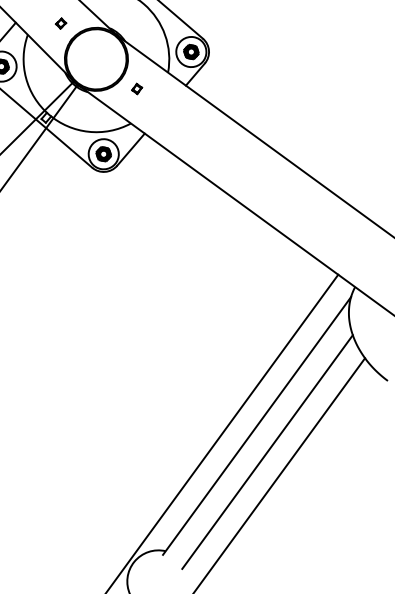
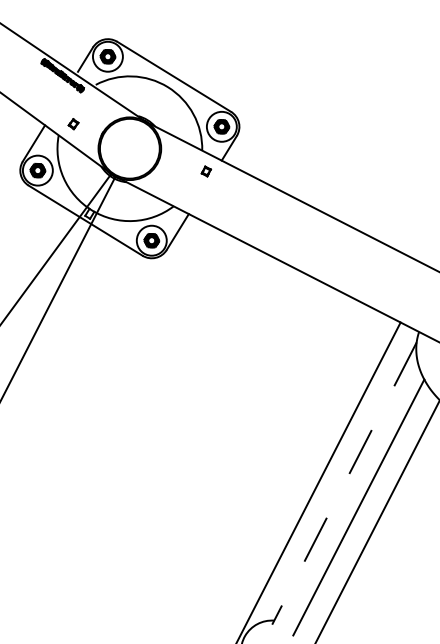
part: (60, 23) -> (73, 124), moved
part: (137, 89) -> (206, 171), moved
line: (257, 425) -> (344, 483), solid -> dashed

